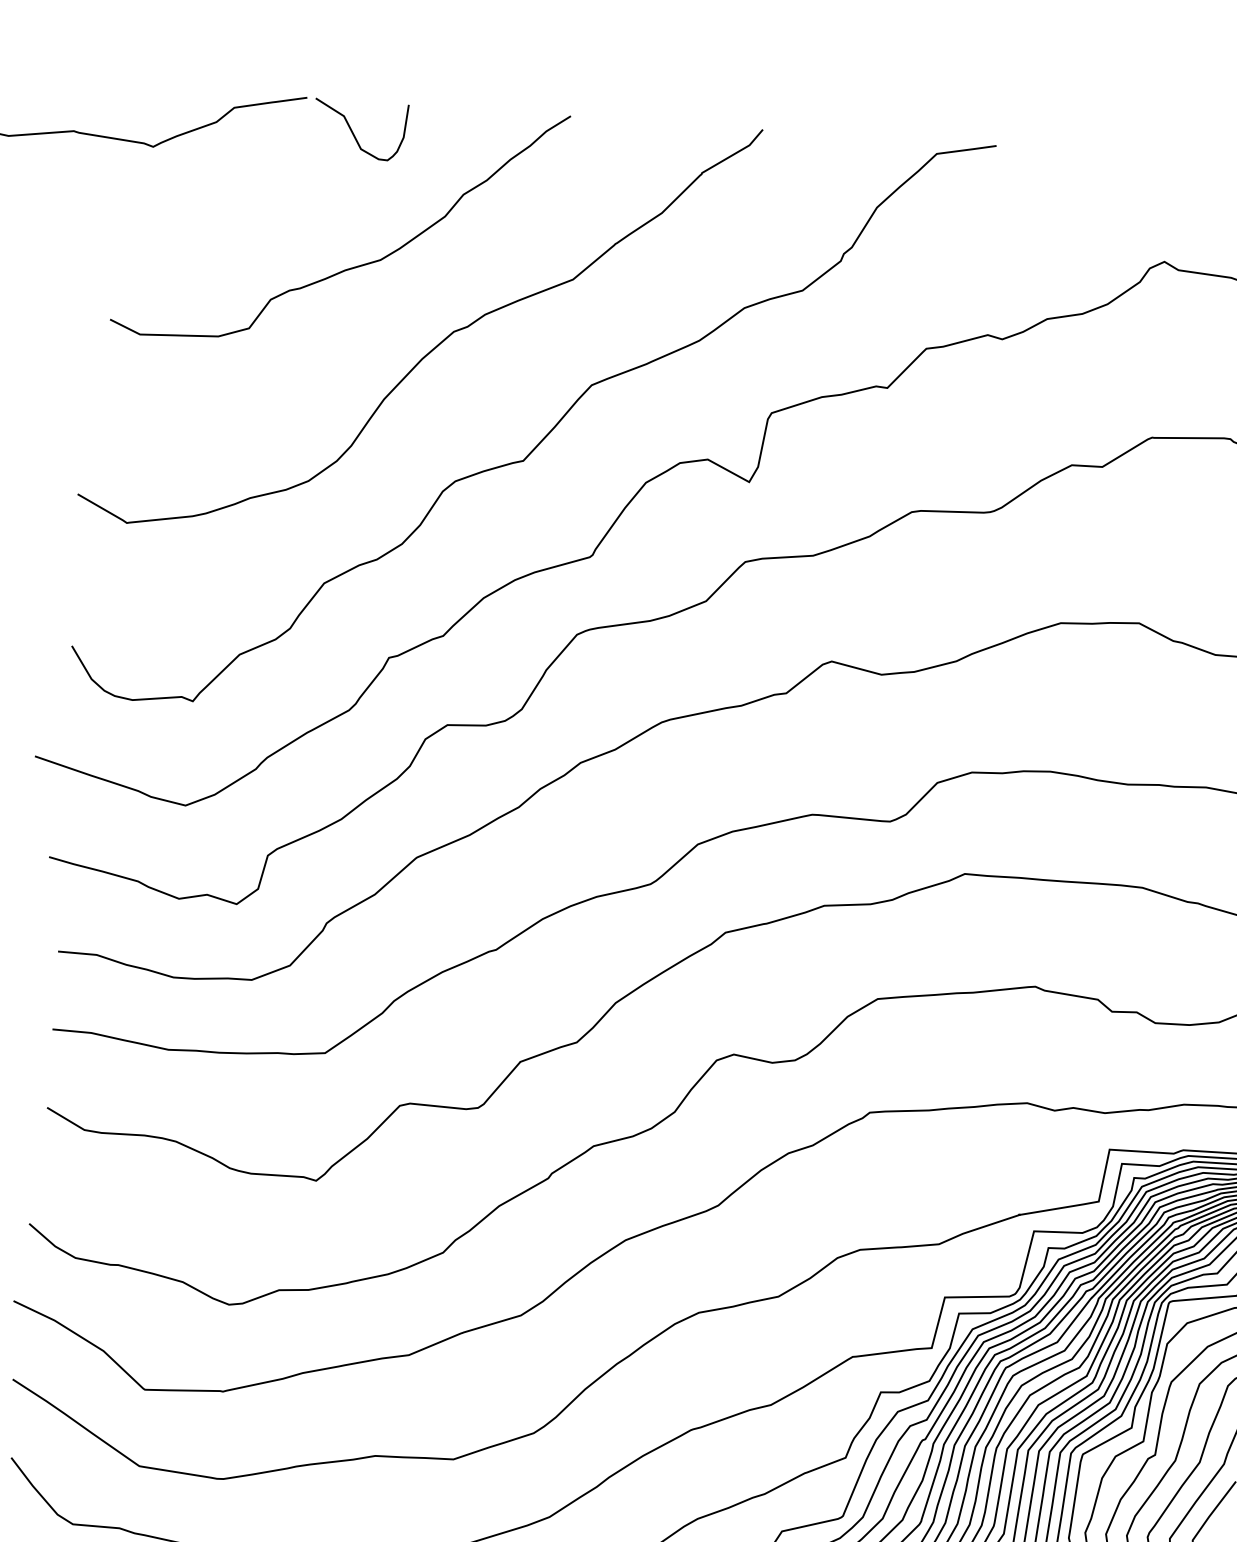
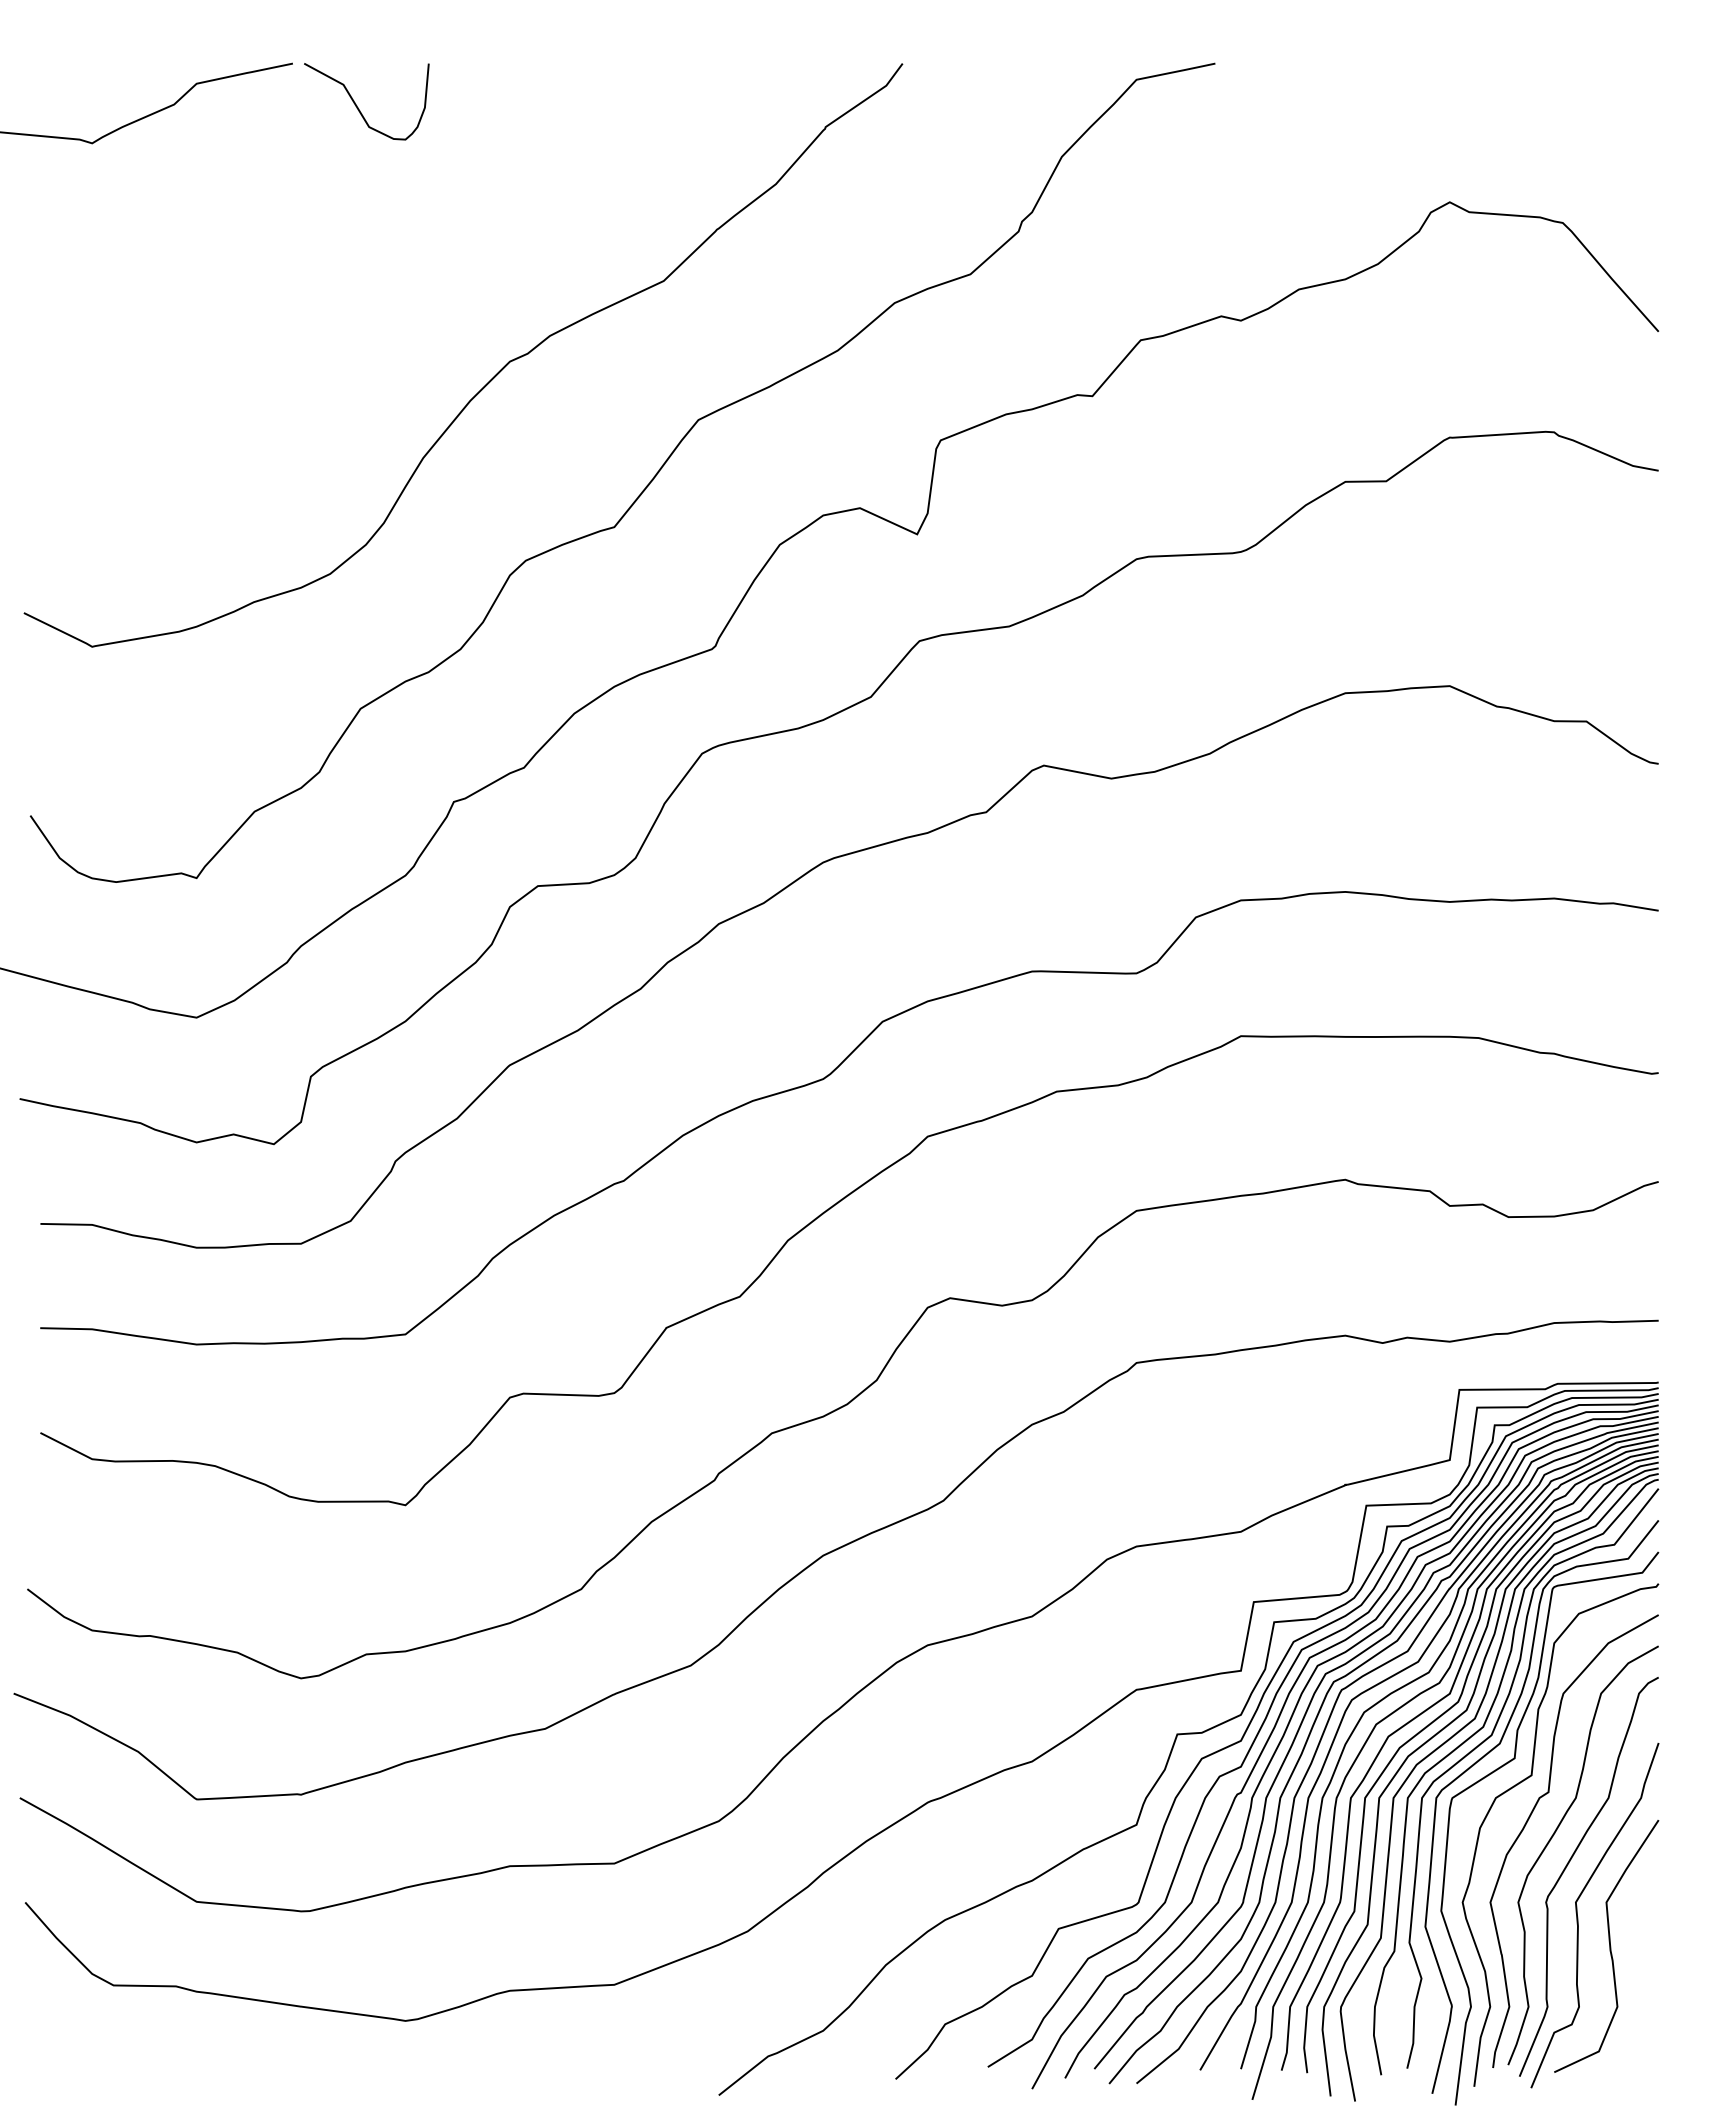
curve: (349, 268) -> (365, 286), removed

